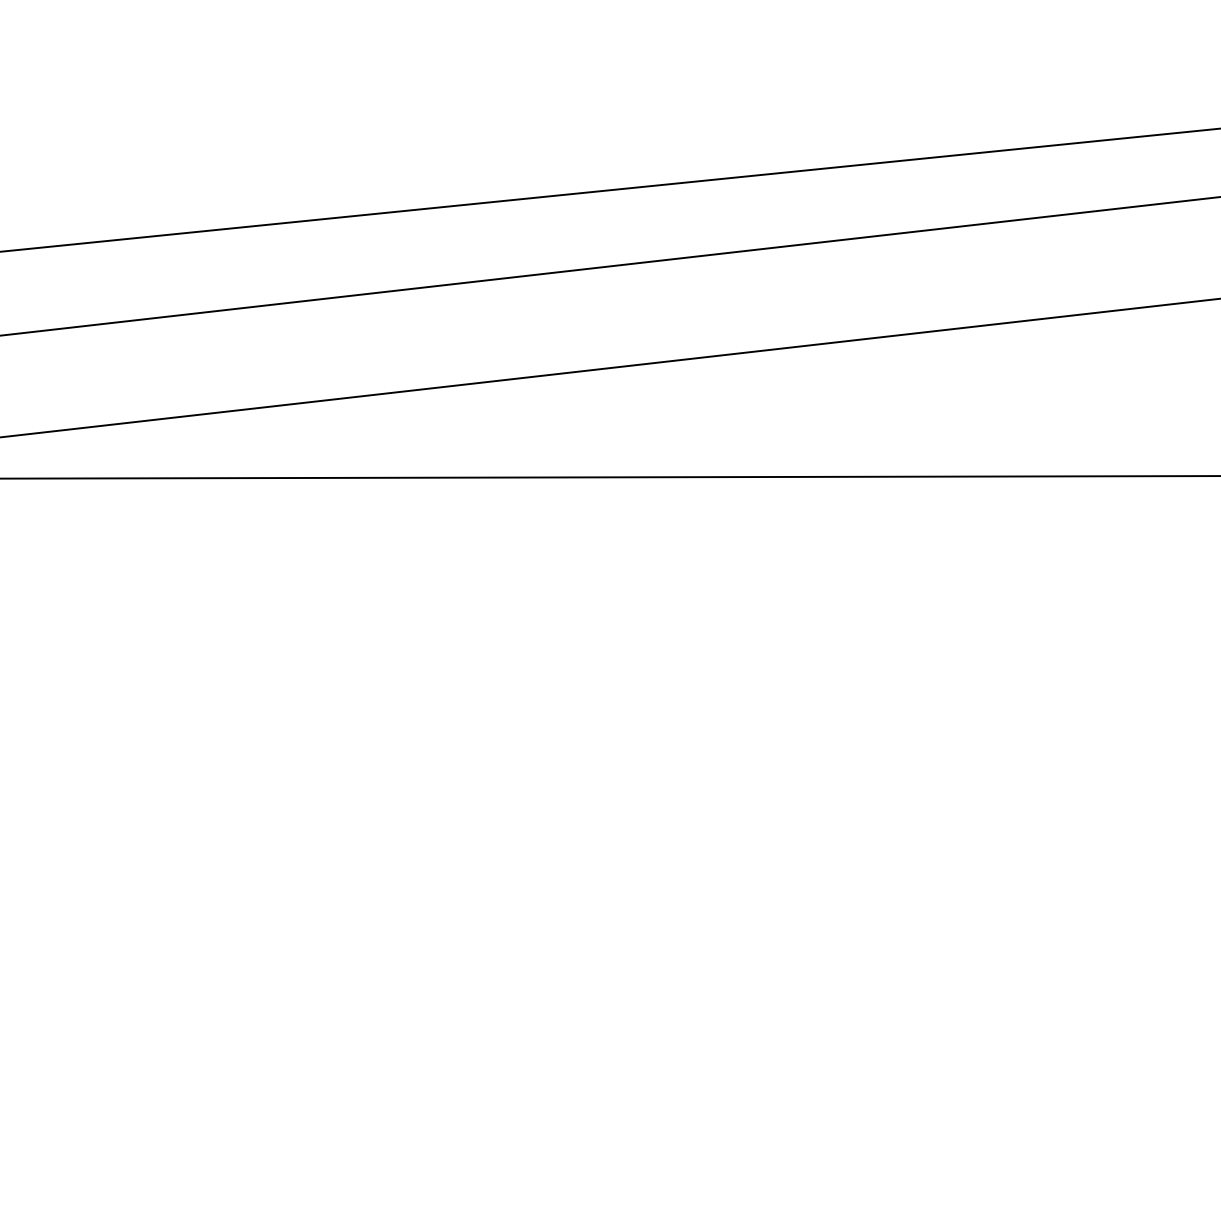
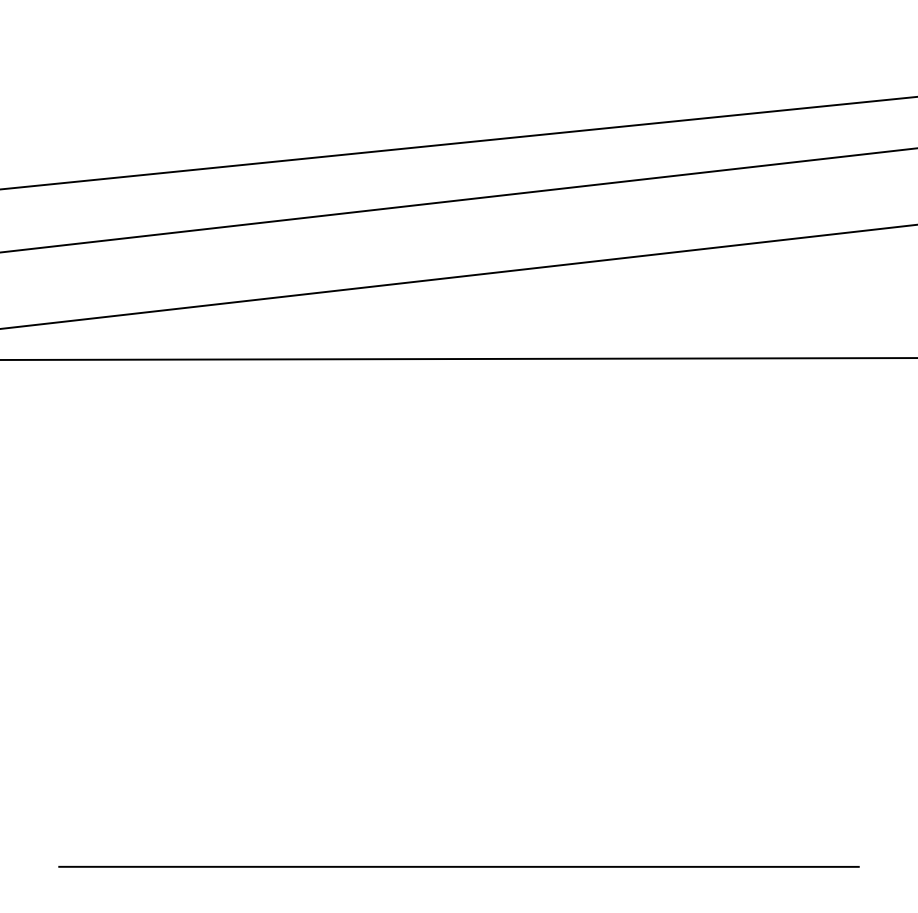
line: (610, 1152) -> (459, 866), added

